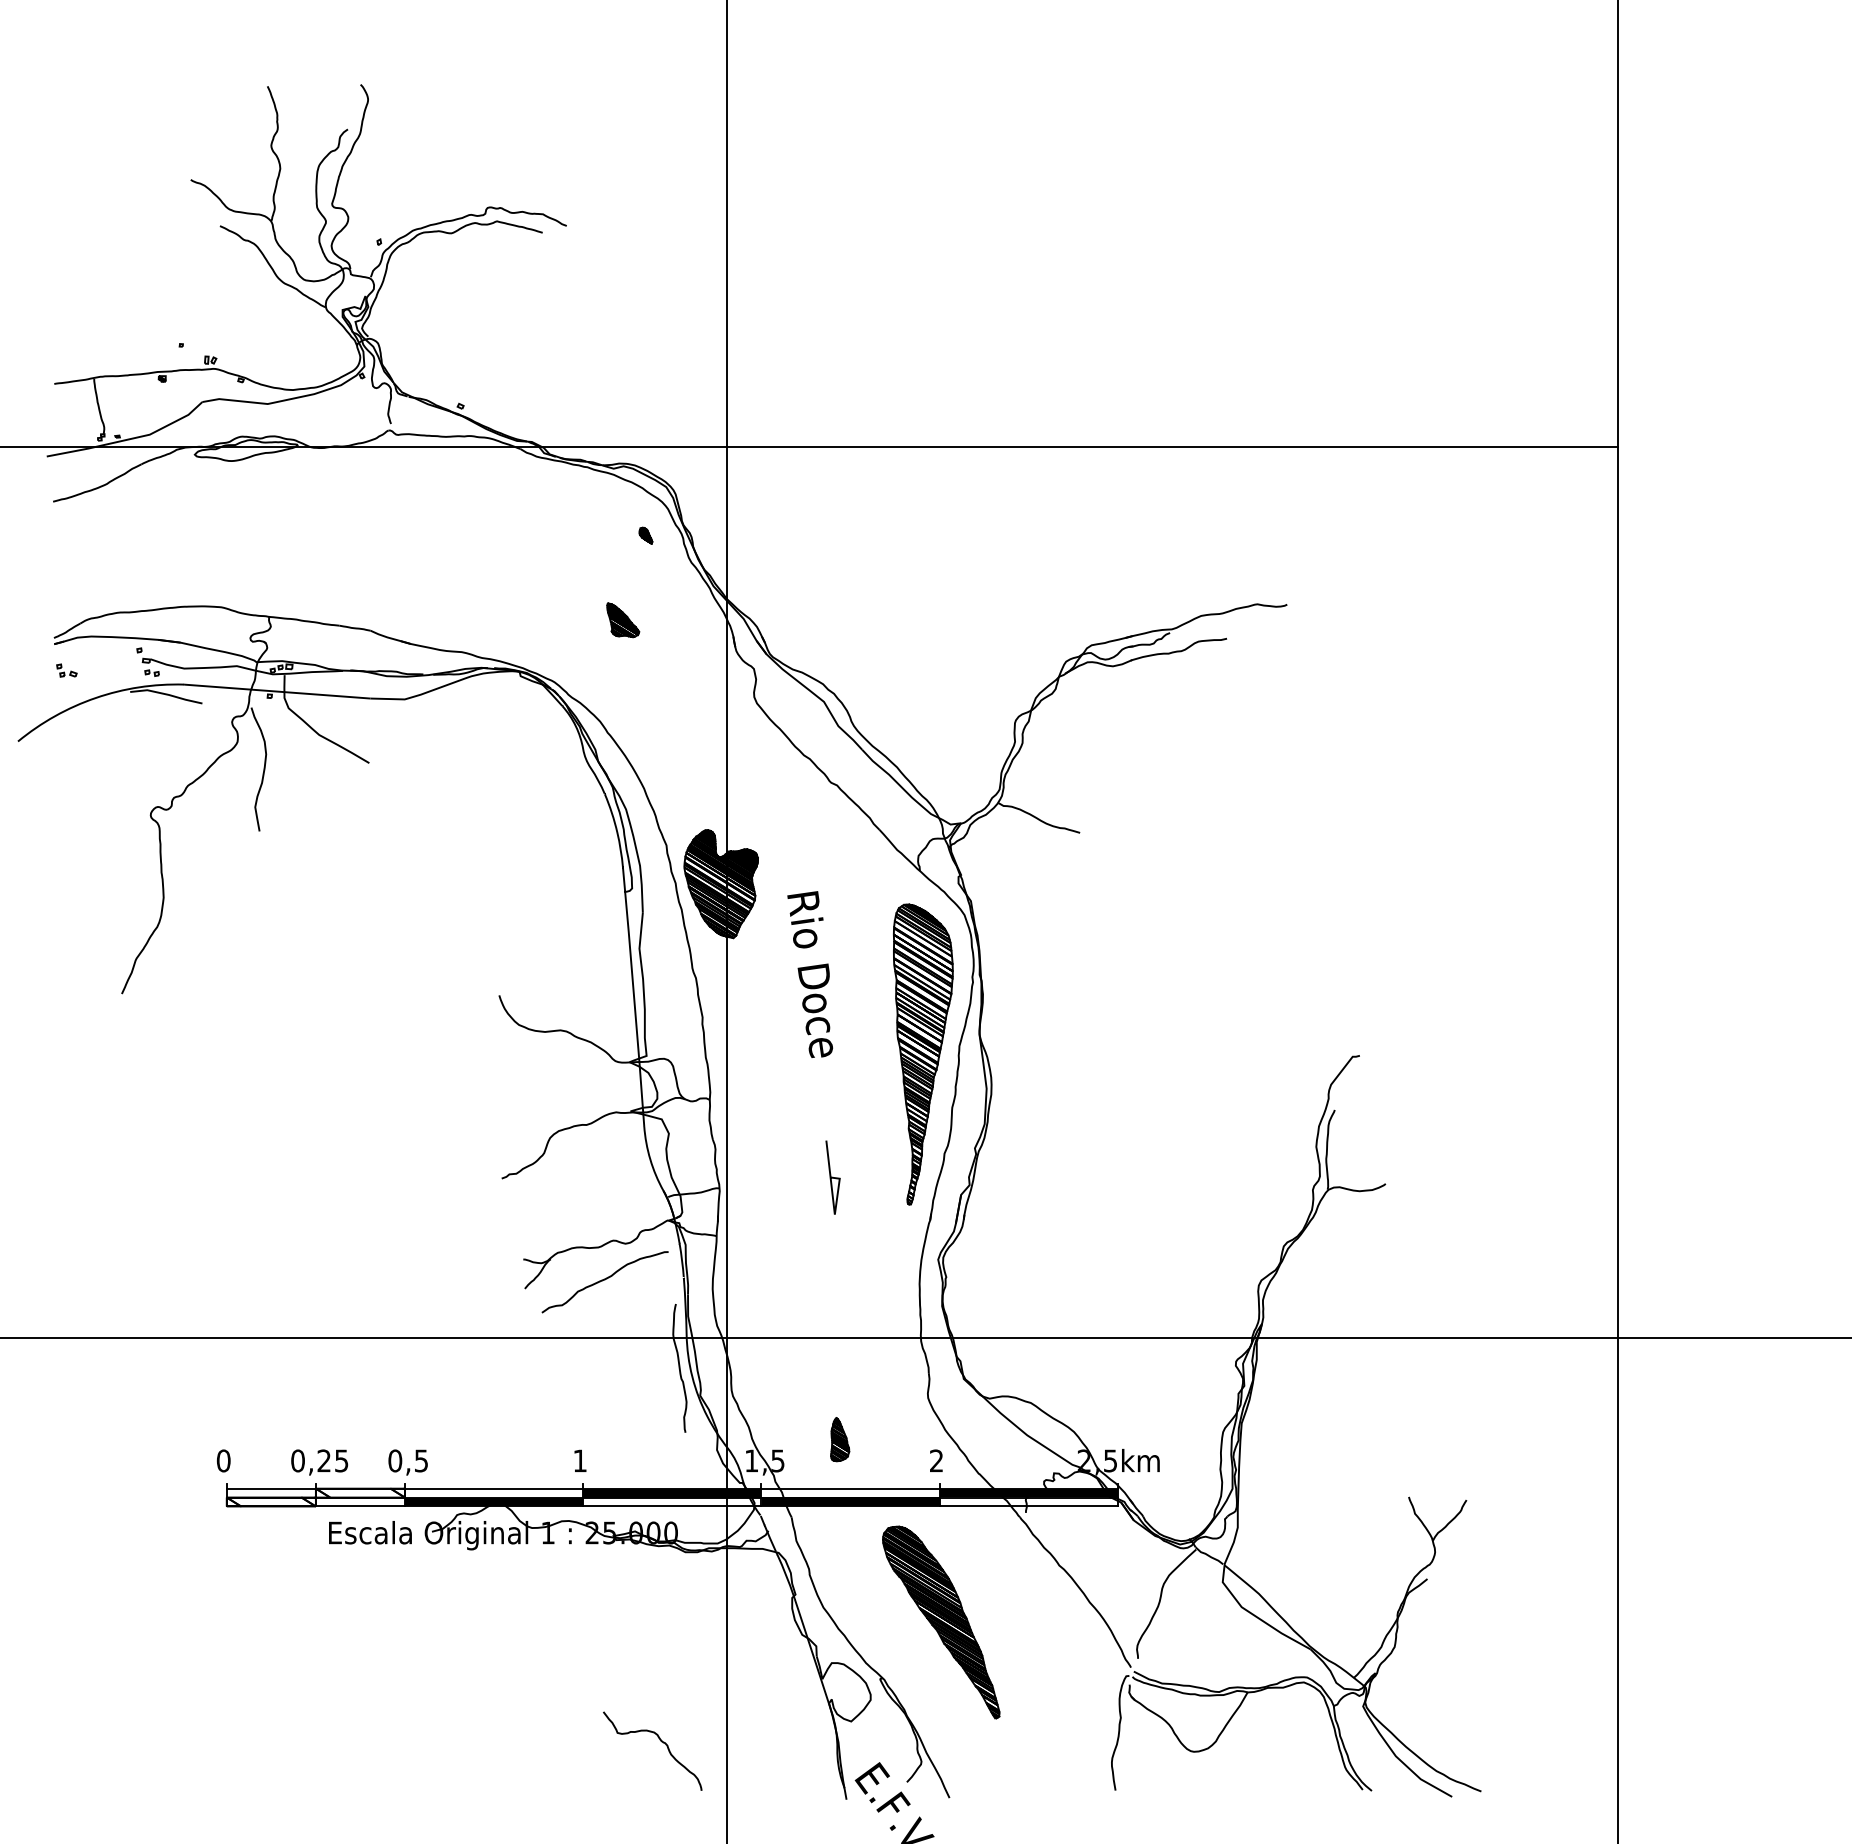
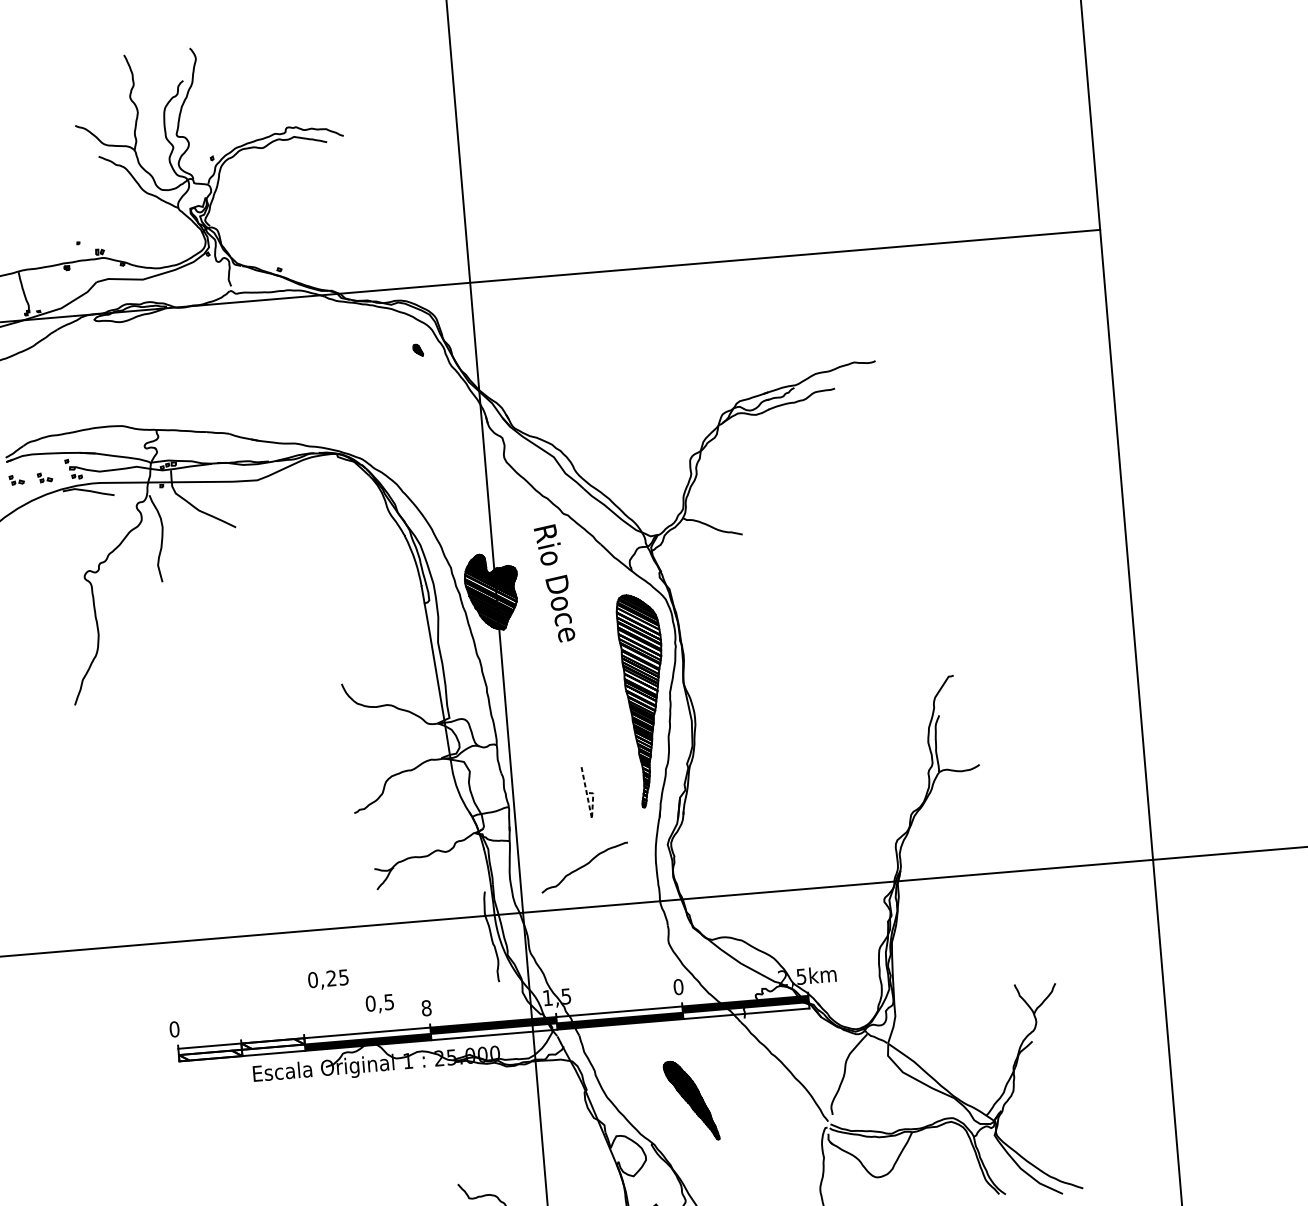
part: (623, 620) -> (407, 411), removed
part: (106, 670) -> (44, 477), added
text: (810, 974) -> (554, 583), moved
line: (833, 1201) -> (590, 809), solid -> dashed
curve: (604, 1280) -> (584, 866), moved
part: (840, 1439) -> (609, 977), removed
text: (580, 1460) -> (426, 1007), 1 -> 8
text: (936, 1460) -> (678, 986), 2 -> 0
text: (319, 1462) -> (328, 979), moved
text: (407, 1462) -> (379, 1004), moved
part: (941, 1622) -> (691, 1100), size x0.6

